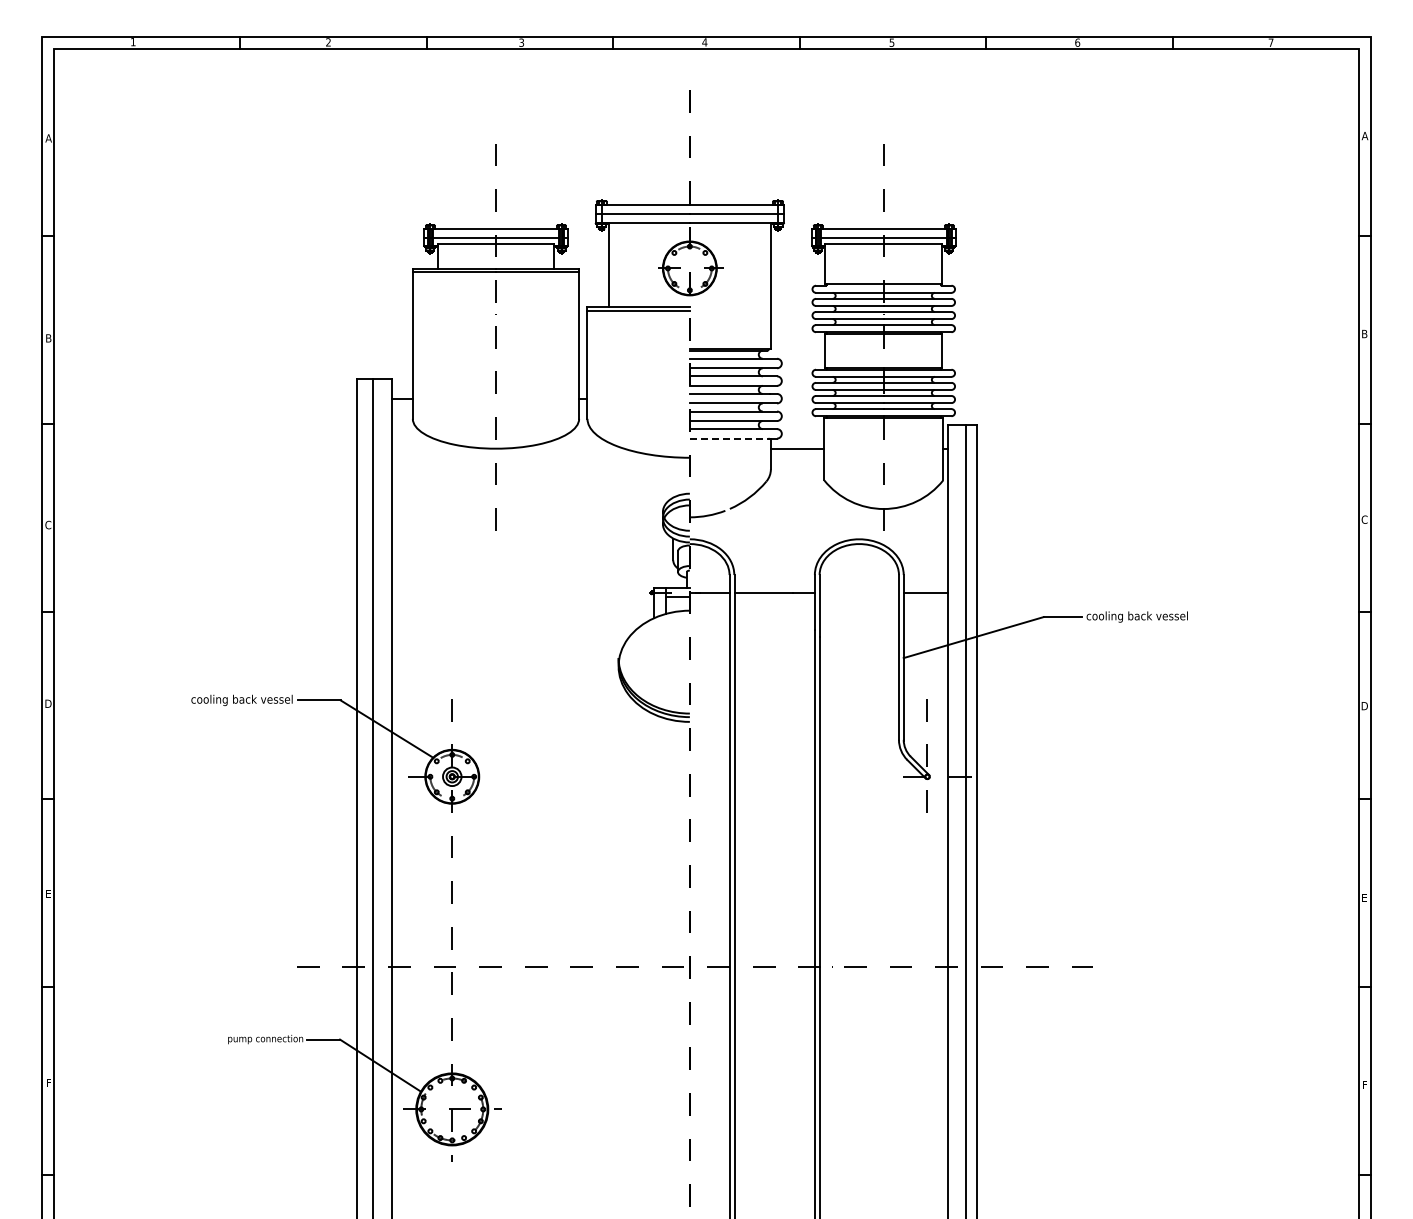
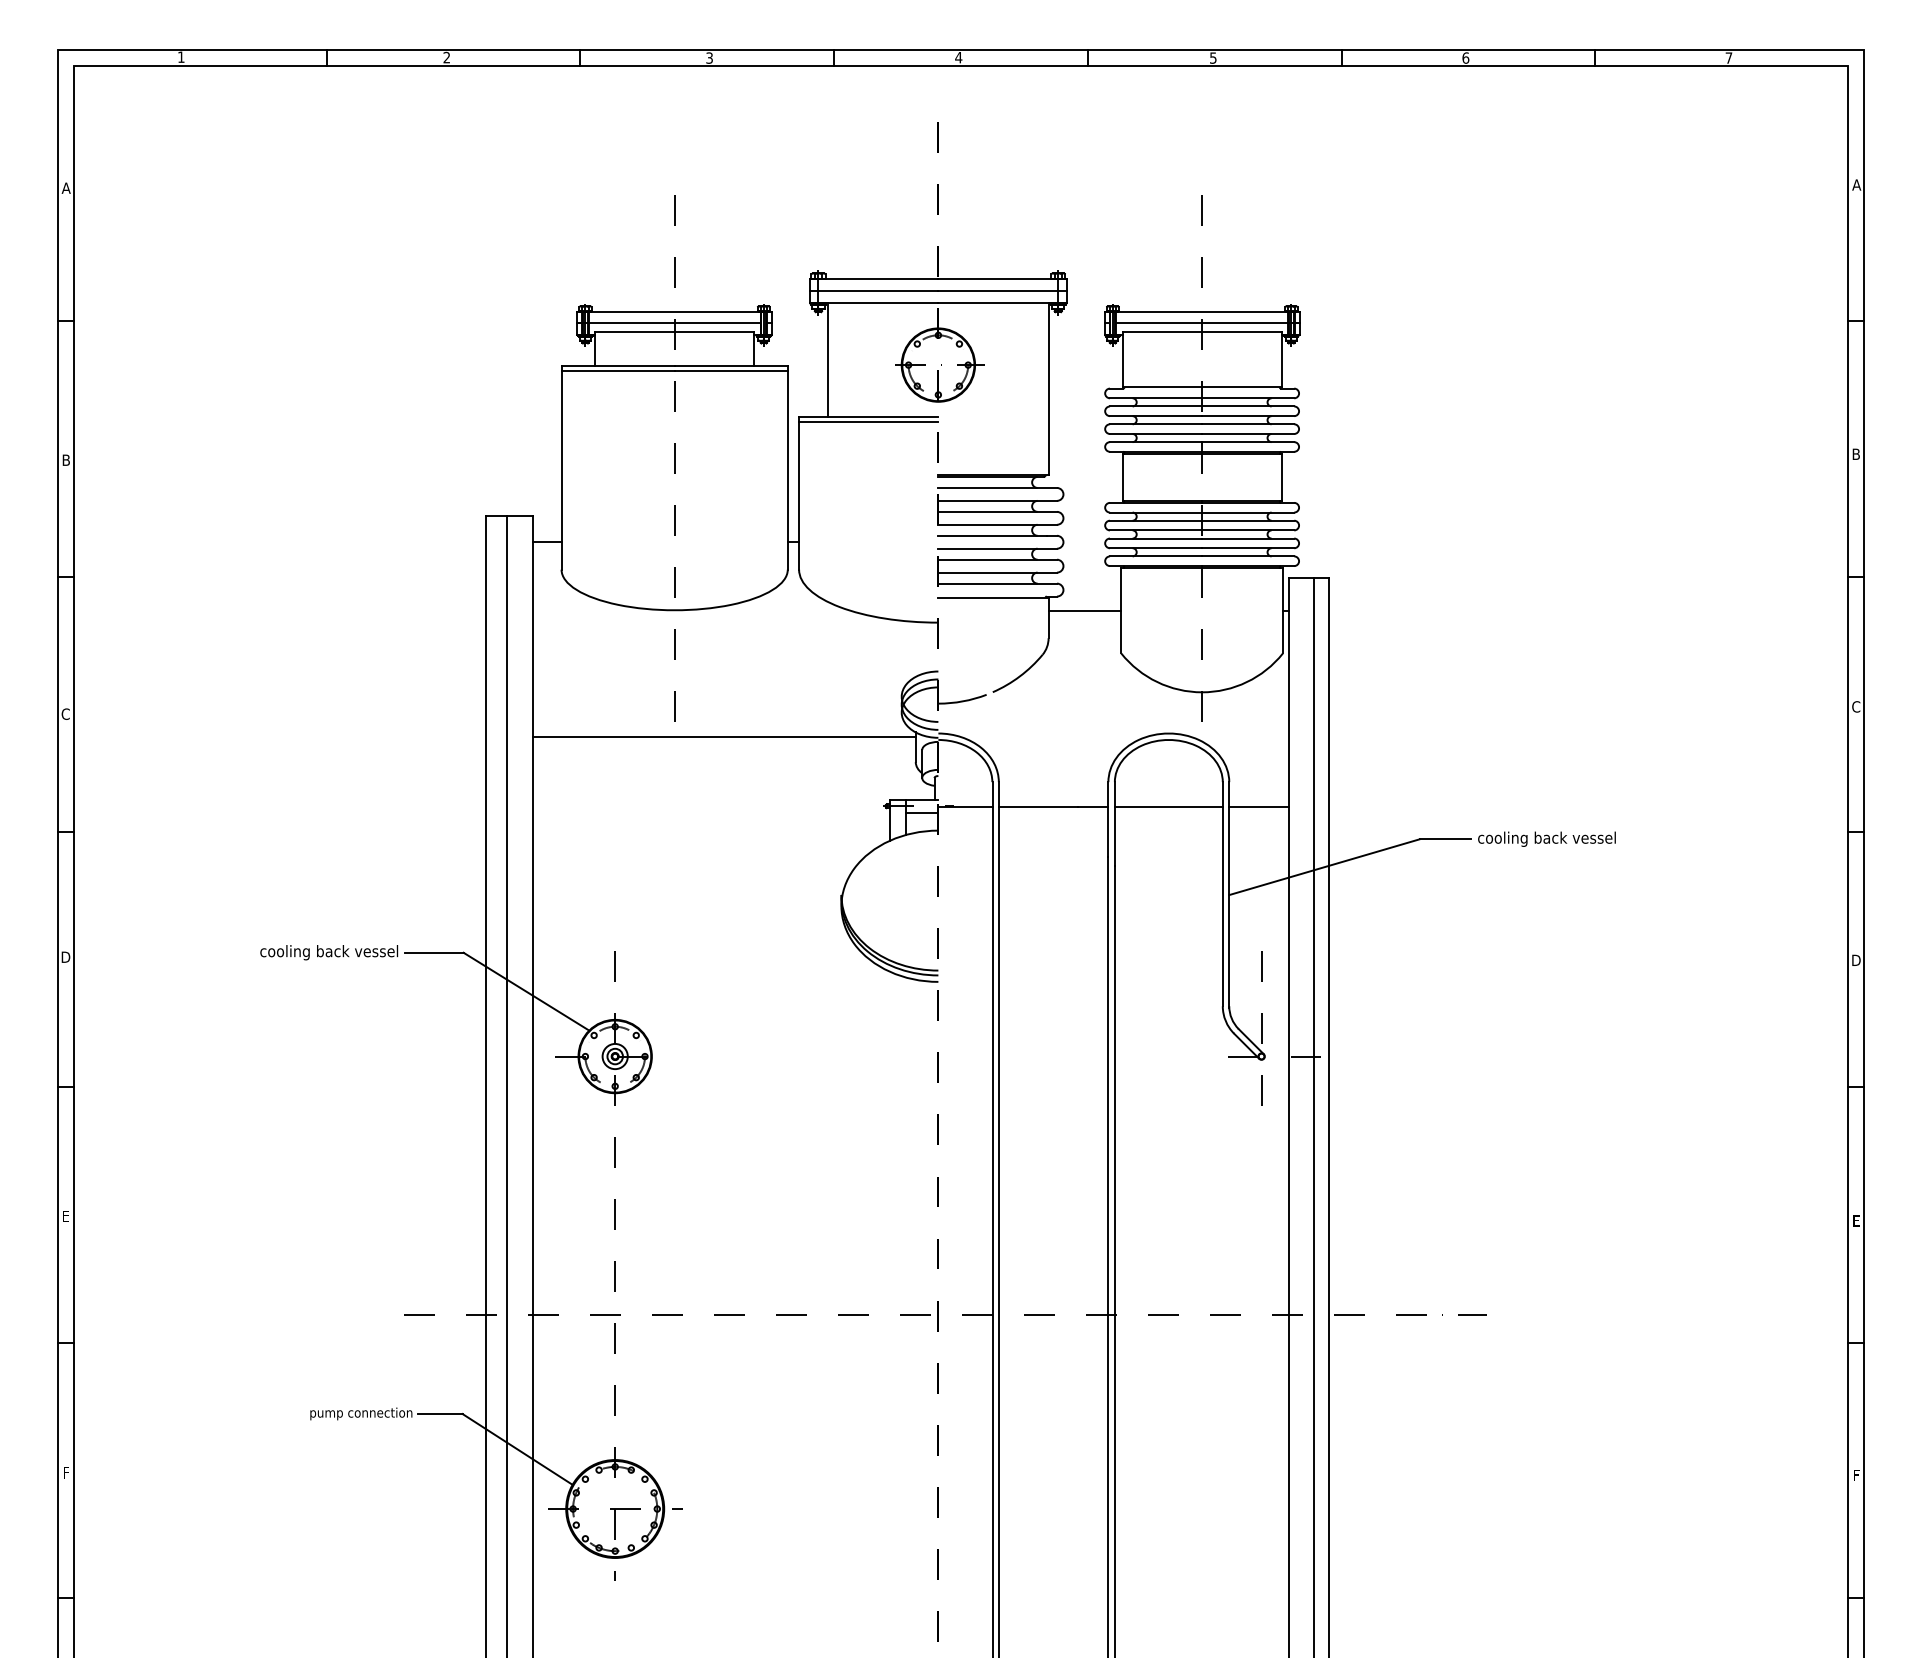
line: (730, 439) -> (993, 597), dashed -> solid
line: (532, 542) -> (724, 737), added
line: (858, 593) -> (1167, 807), added

